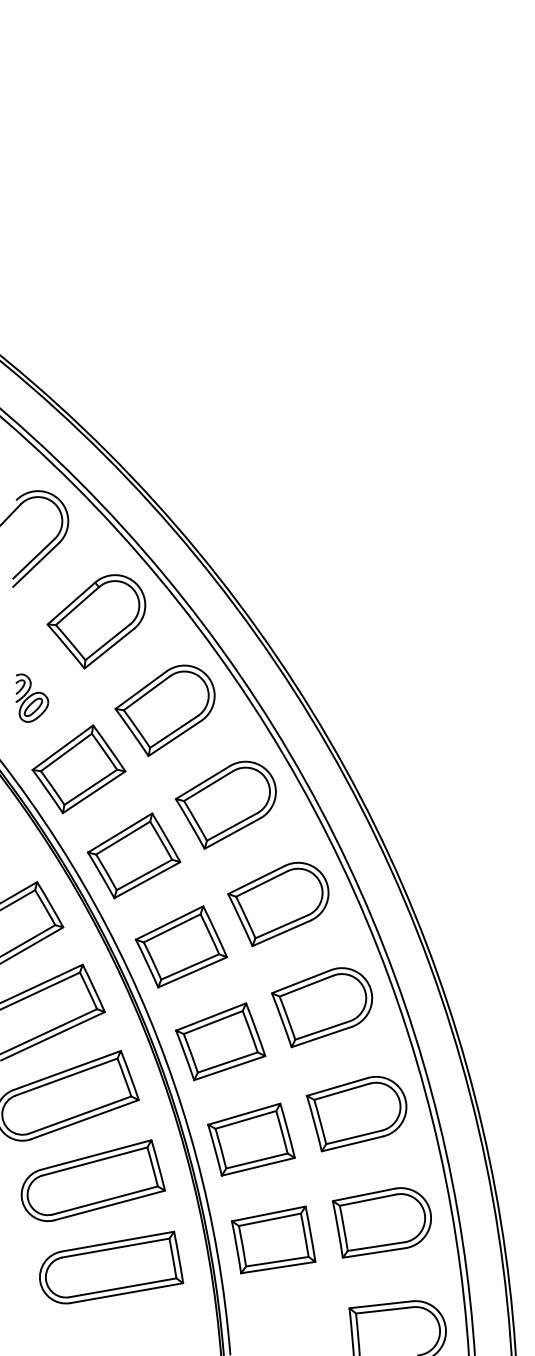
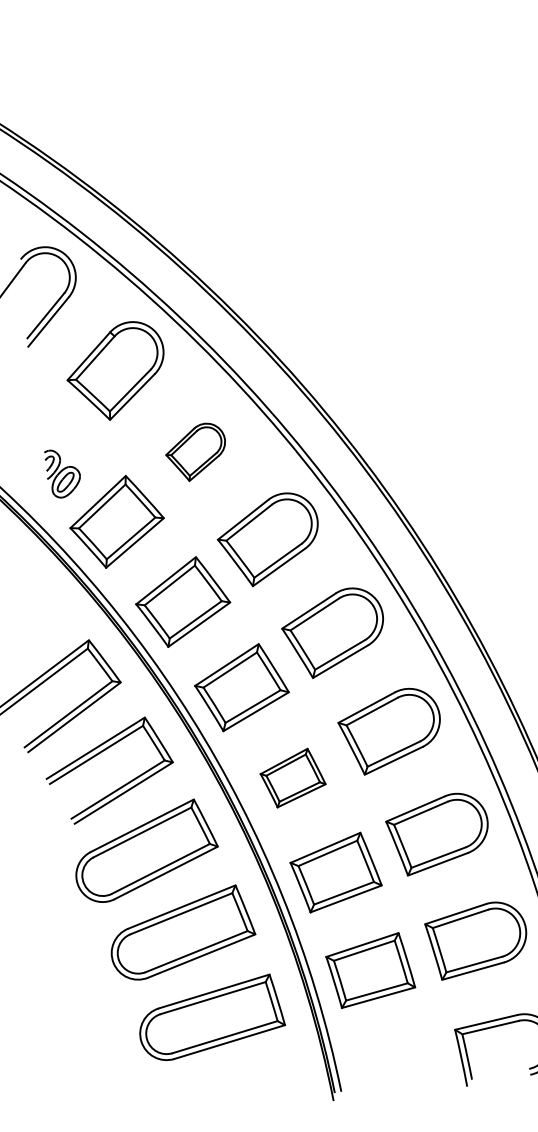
part: (32, 697) -> (63, 472), moved
part: (164, 710) -> (195, 452), size x0.6
part: (220, 1041) -> (292, 777), size x0.7

